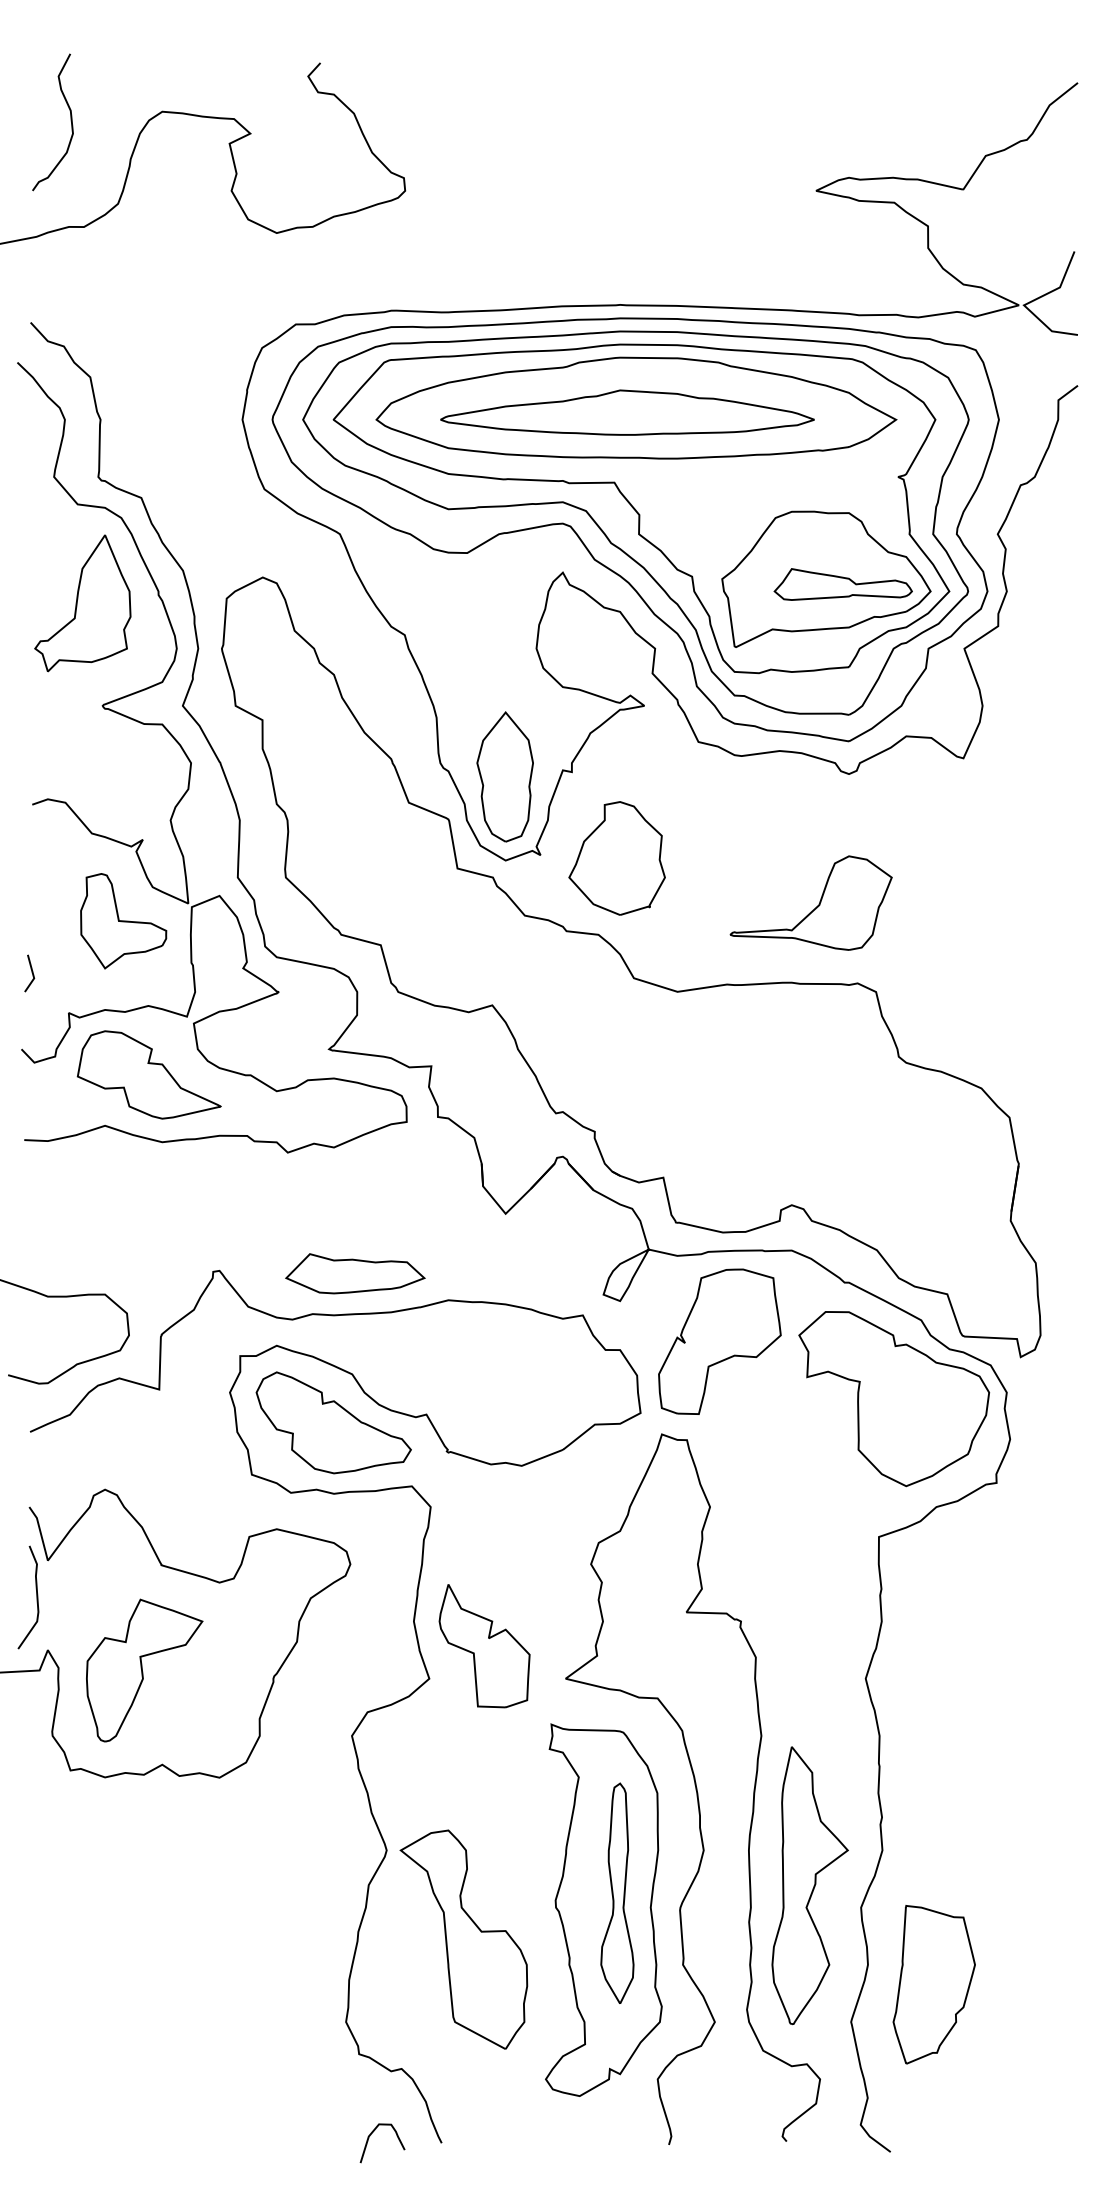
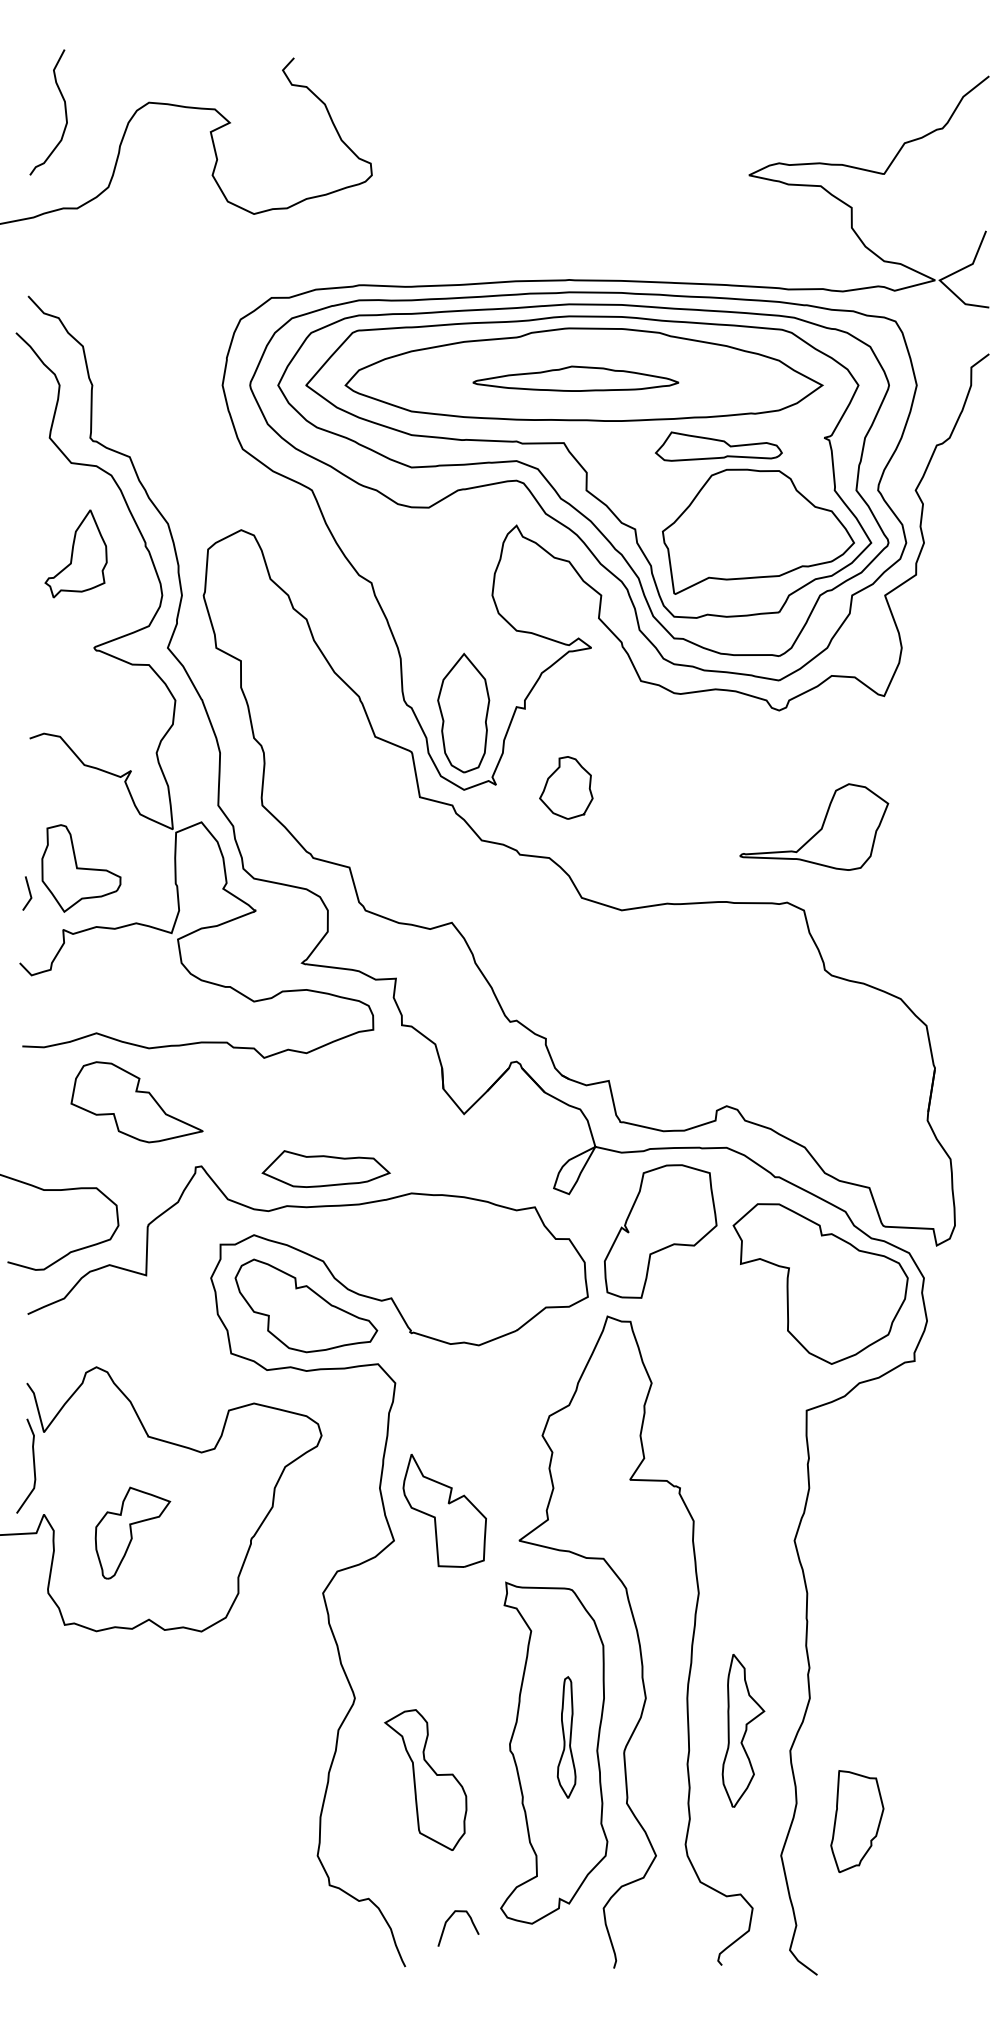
part: (627, 412) -> (575, 378), size x0.6
part: (842, 584) -> (718, 446), moved
part: (82, 603) -> (75, 553), size x0.7
part: (616, 858) -> (565, 787), size x0.6
part: (815, 907) -> (818, 831), moved
part: (123, 921) -> (81, 868), moved
part: (148, 1074) -> (136, 1101), moved
part: (144, 1670) -> (132, 1533), size x0.7
part: (809, 1885) -> (742, 1730), size x0.6
part: (617, 1892) -> (566, 1736), size x0.6
part: (463, 1939) -> (425, 1780), size x0.7
part: (933, 1984) -> (856, 1821), size x0.7
curve: (370, 2136) -> (447, 1922), moved

